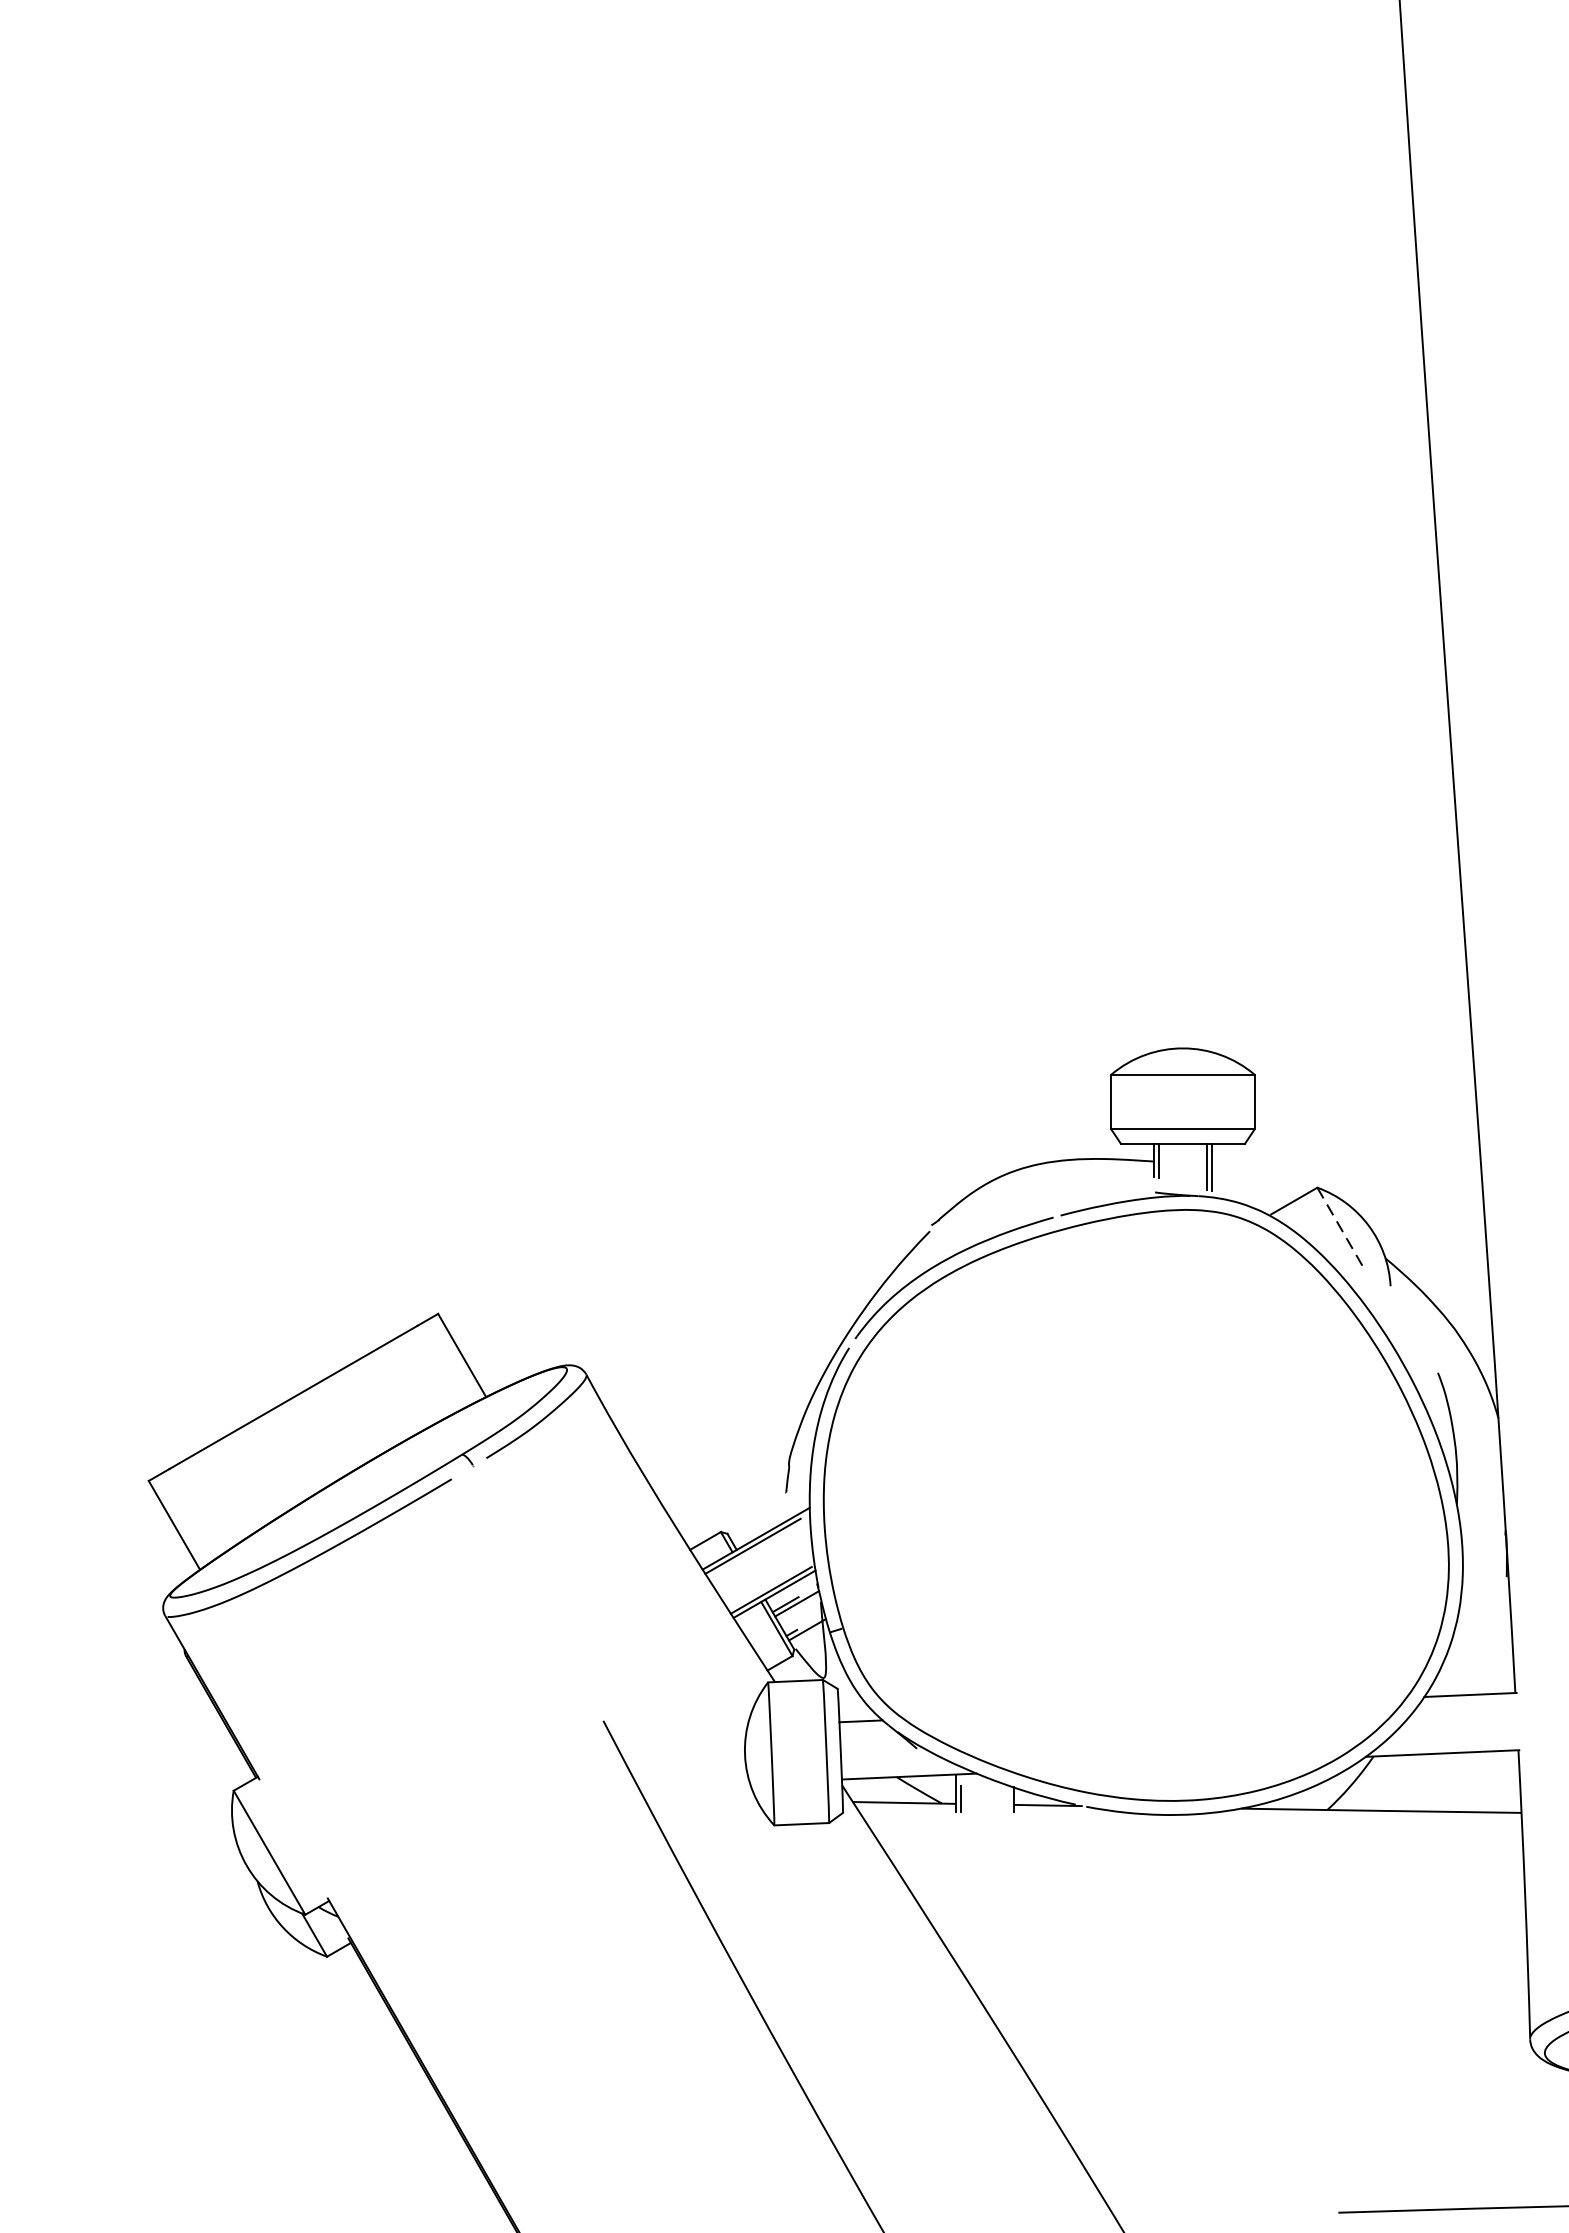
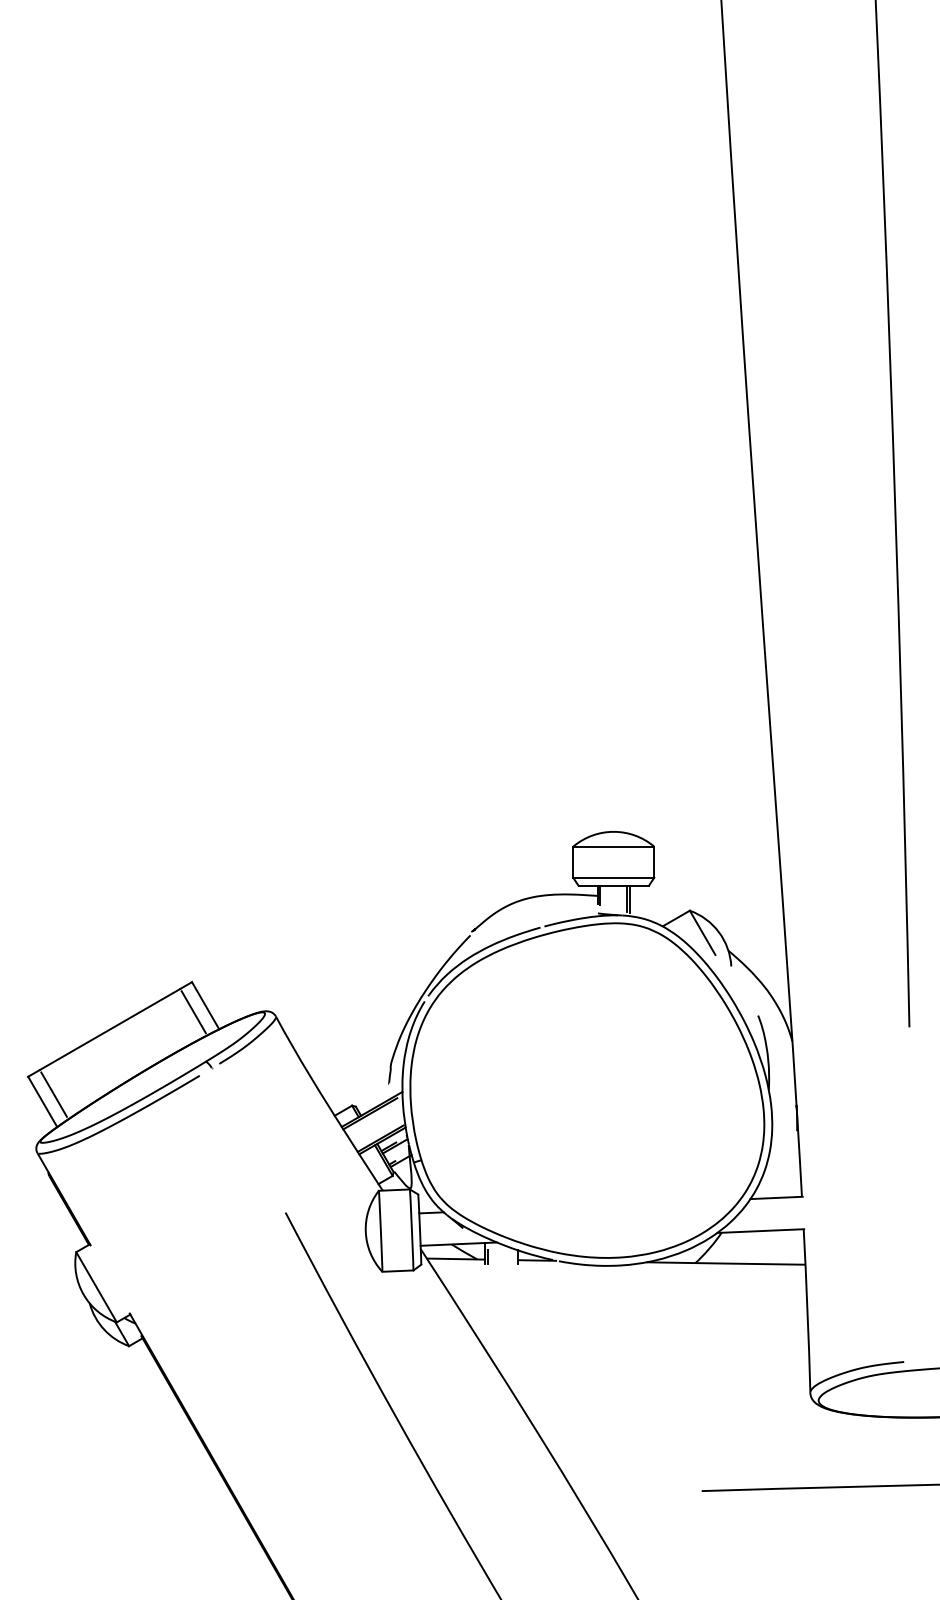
line: (1339, 1226) -> (702, 932), dashed -> solid
line: (440, 1367) -> (193, 1012), added
line: (193, 1512) -> (53, 1094), added

